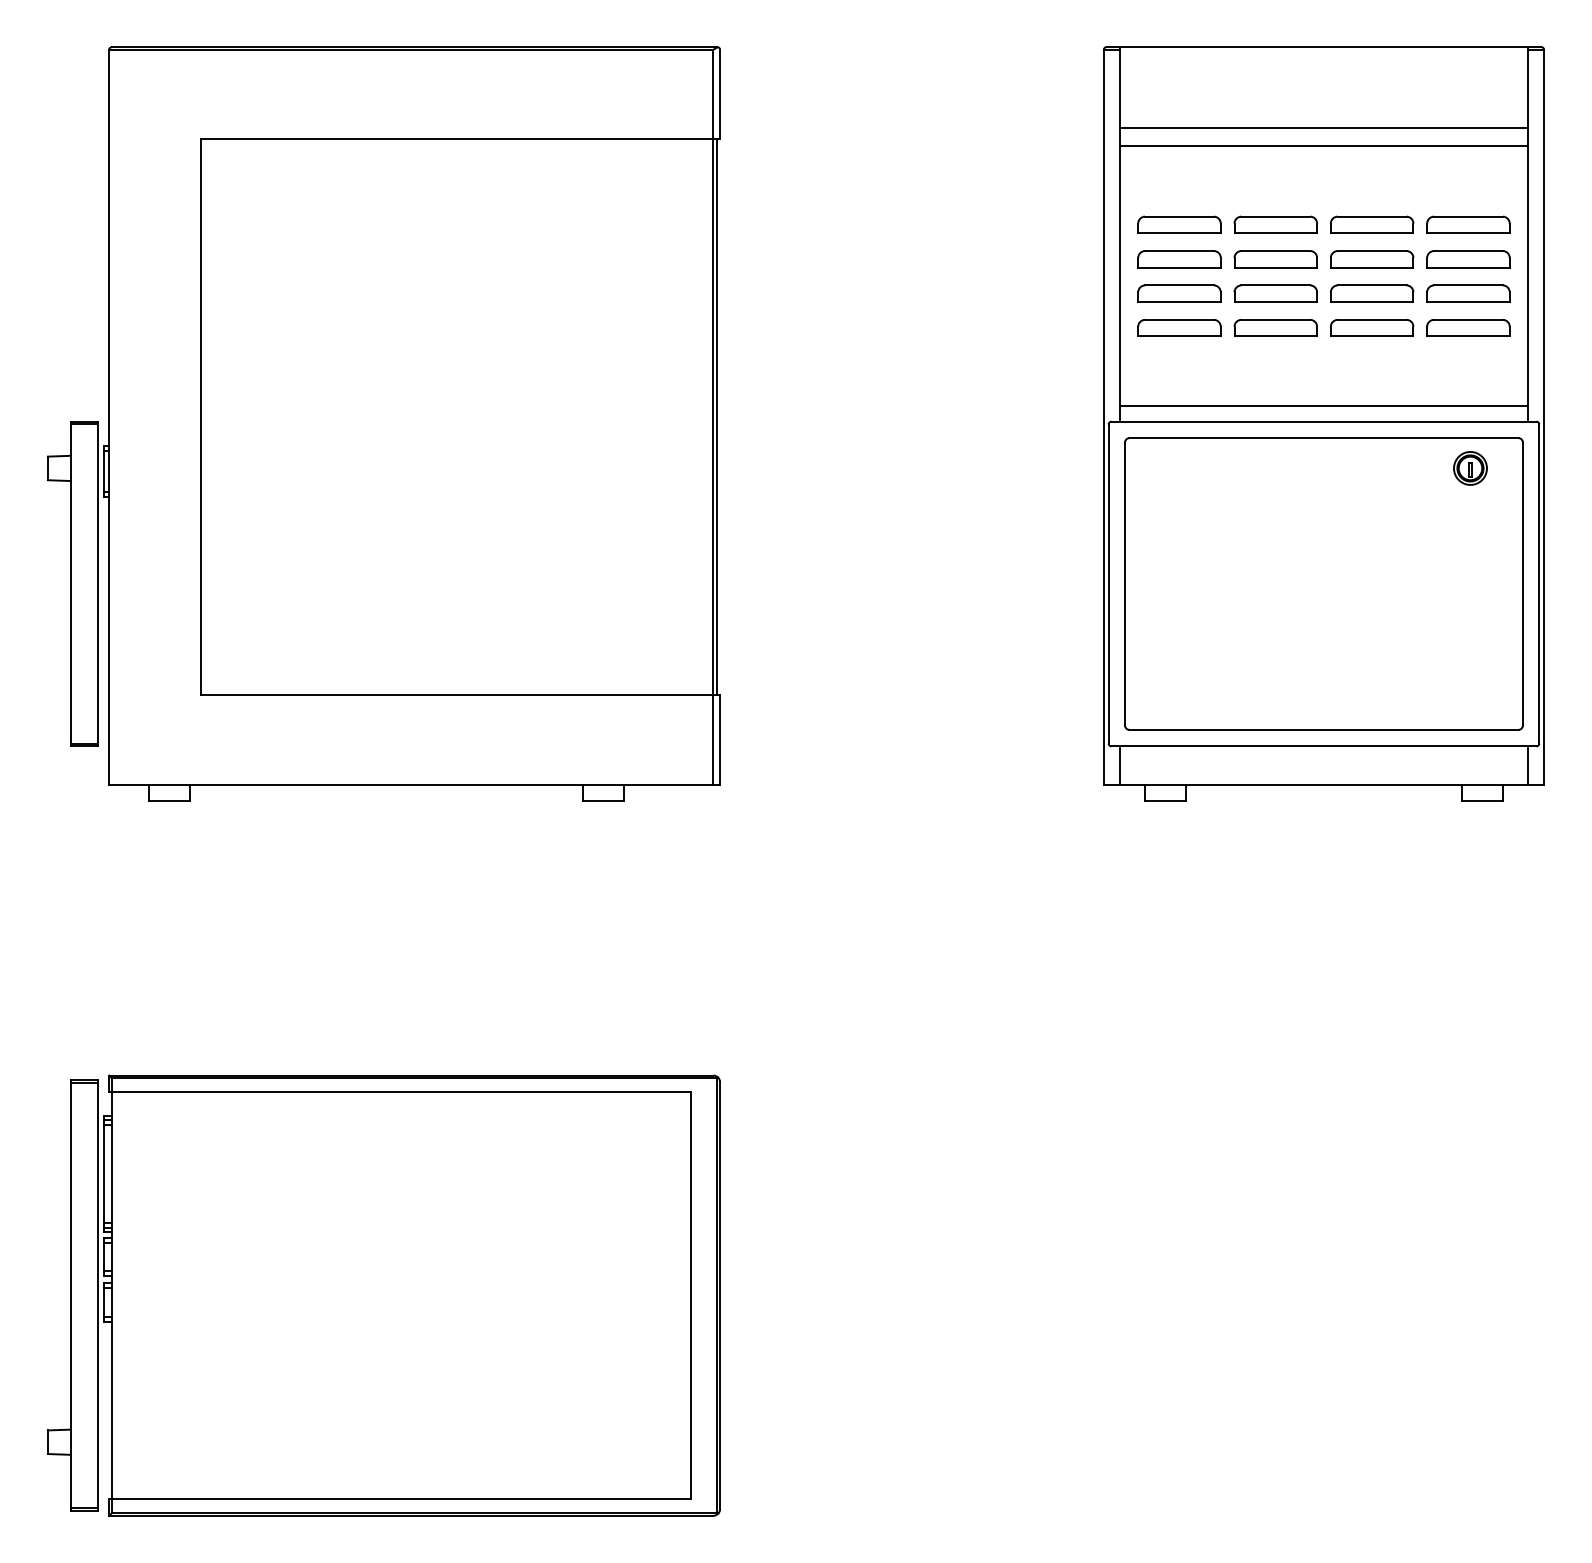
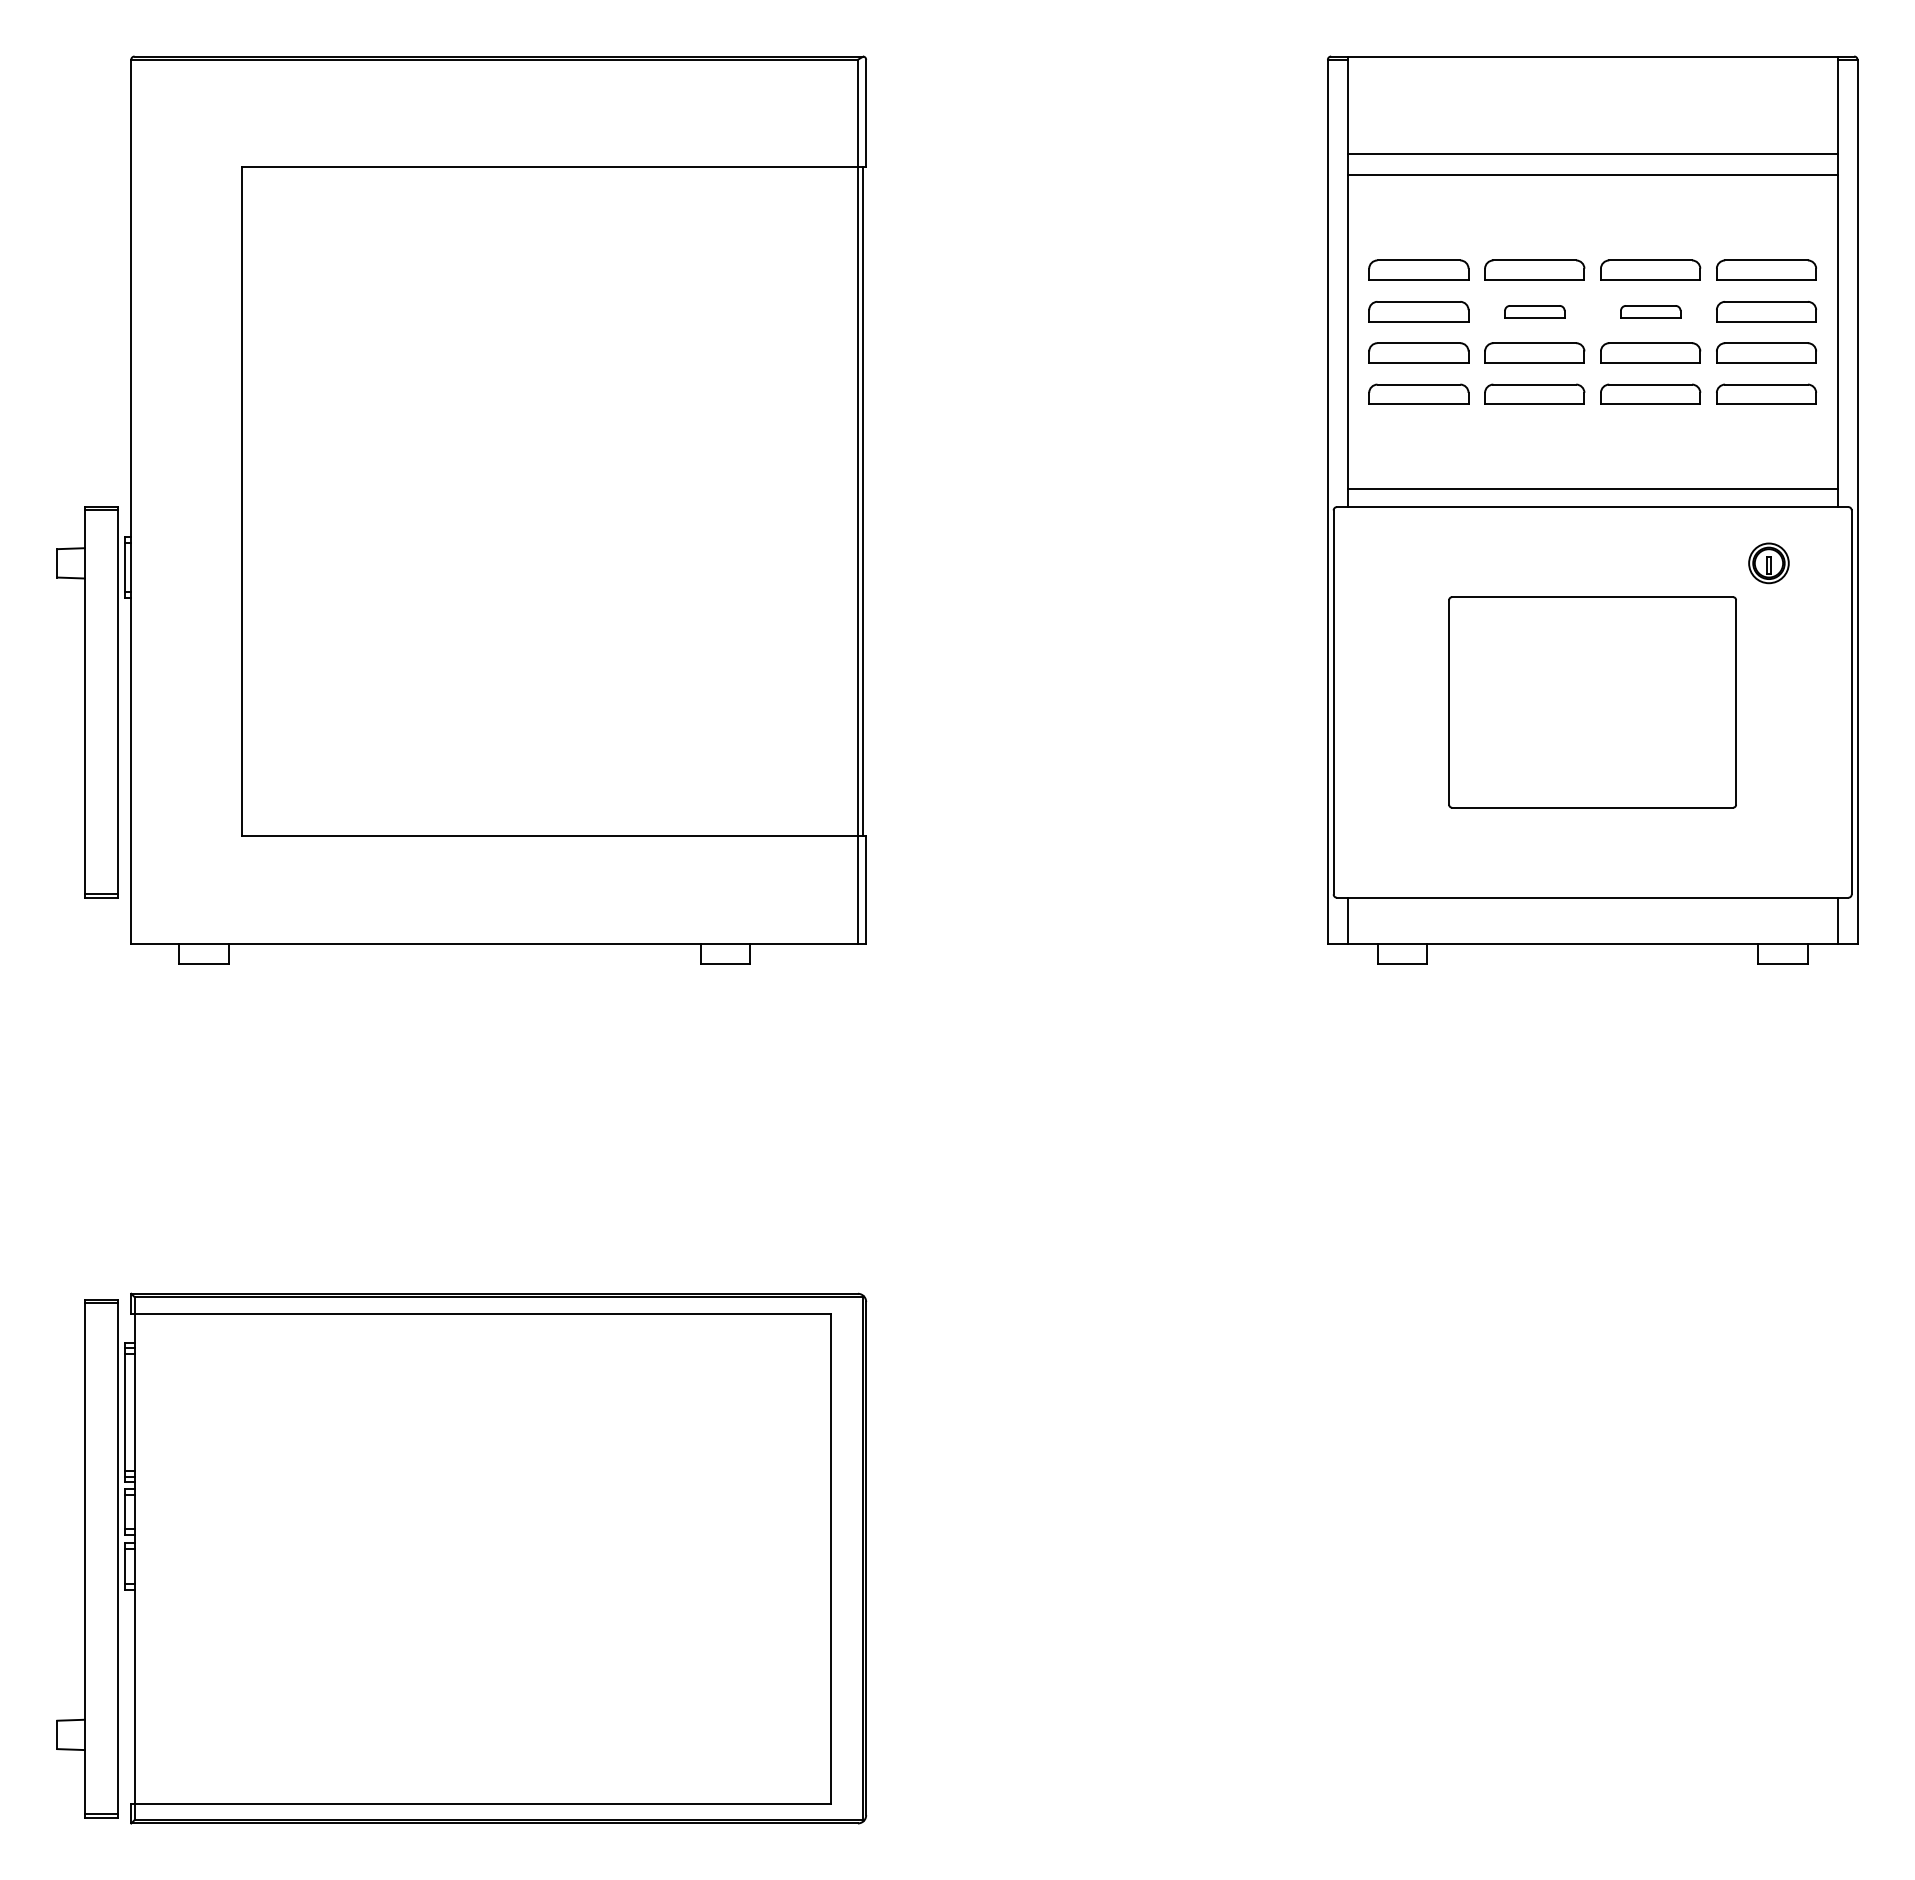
part: (1275, 259) -> (1534, 311), size x0.6
part: (1372, 259) -> (1650, 311), size x0.6
part: (1323, 584) -> (1592, 702), size x0.6

